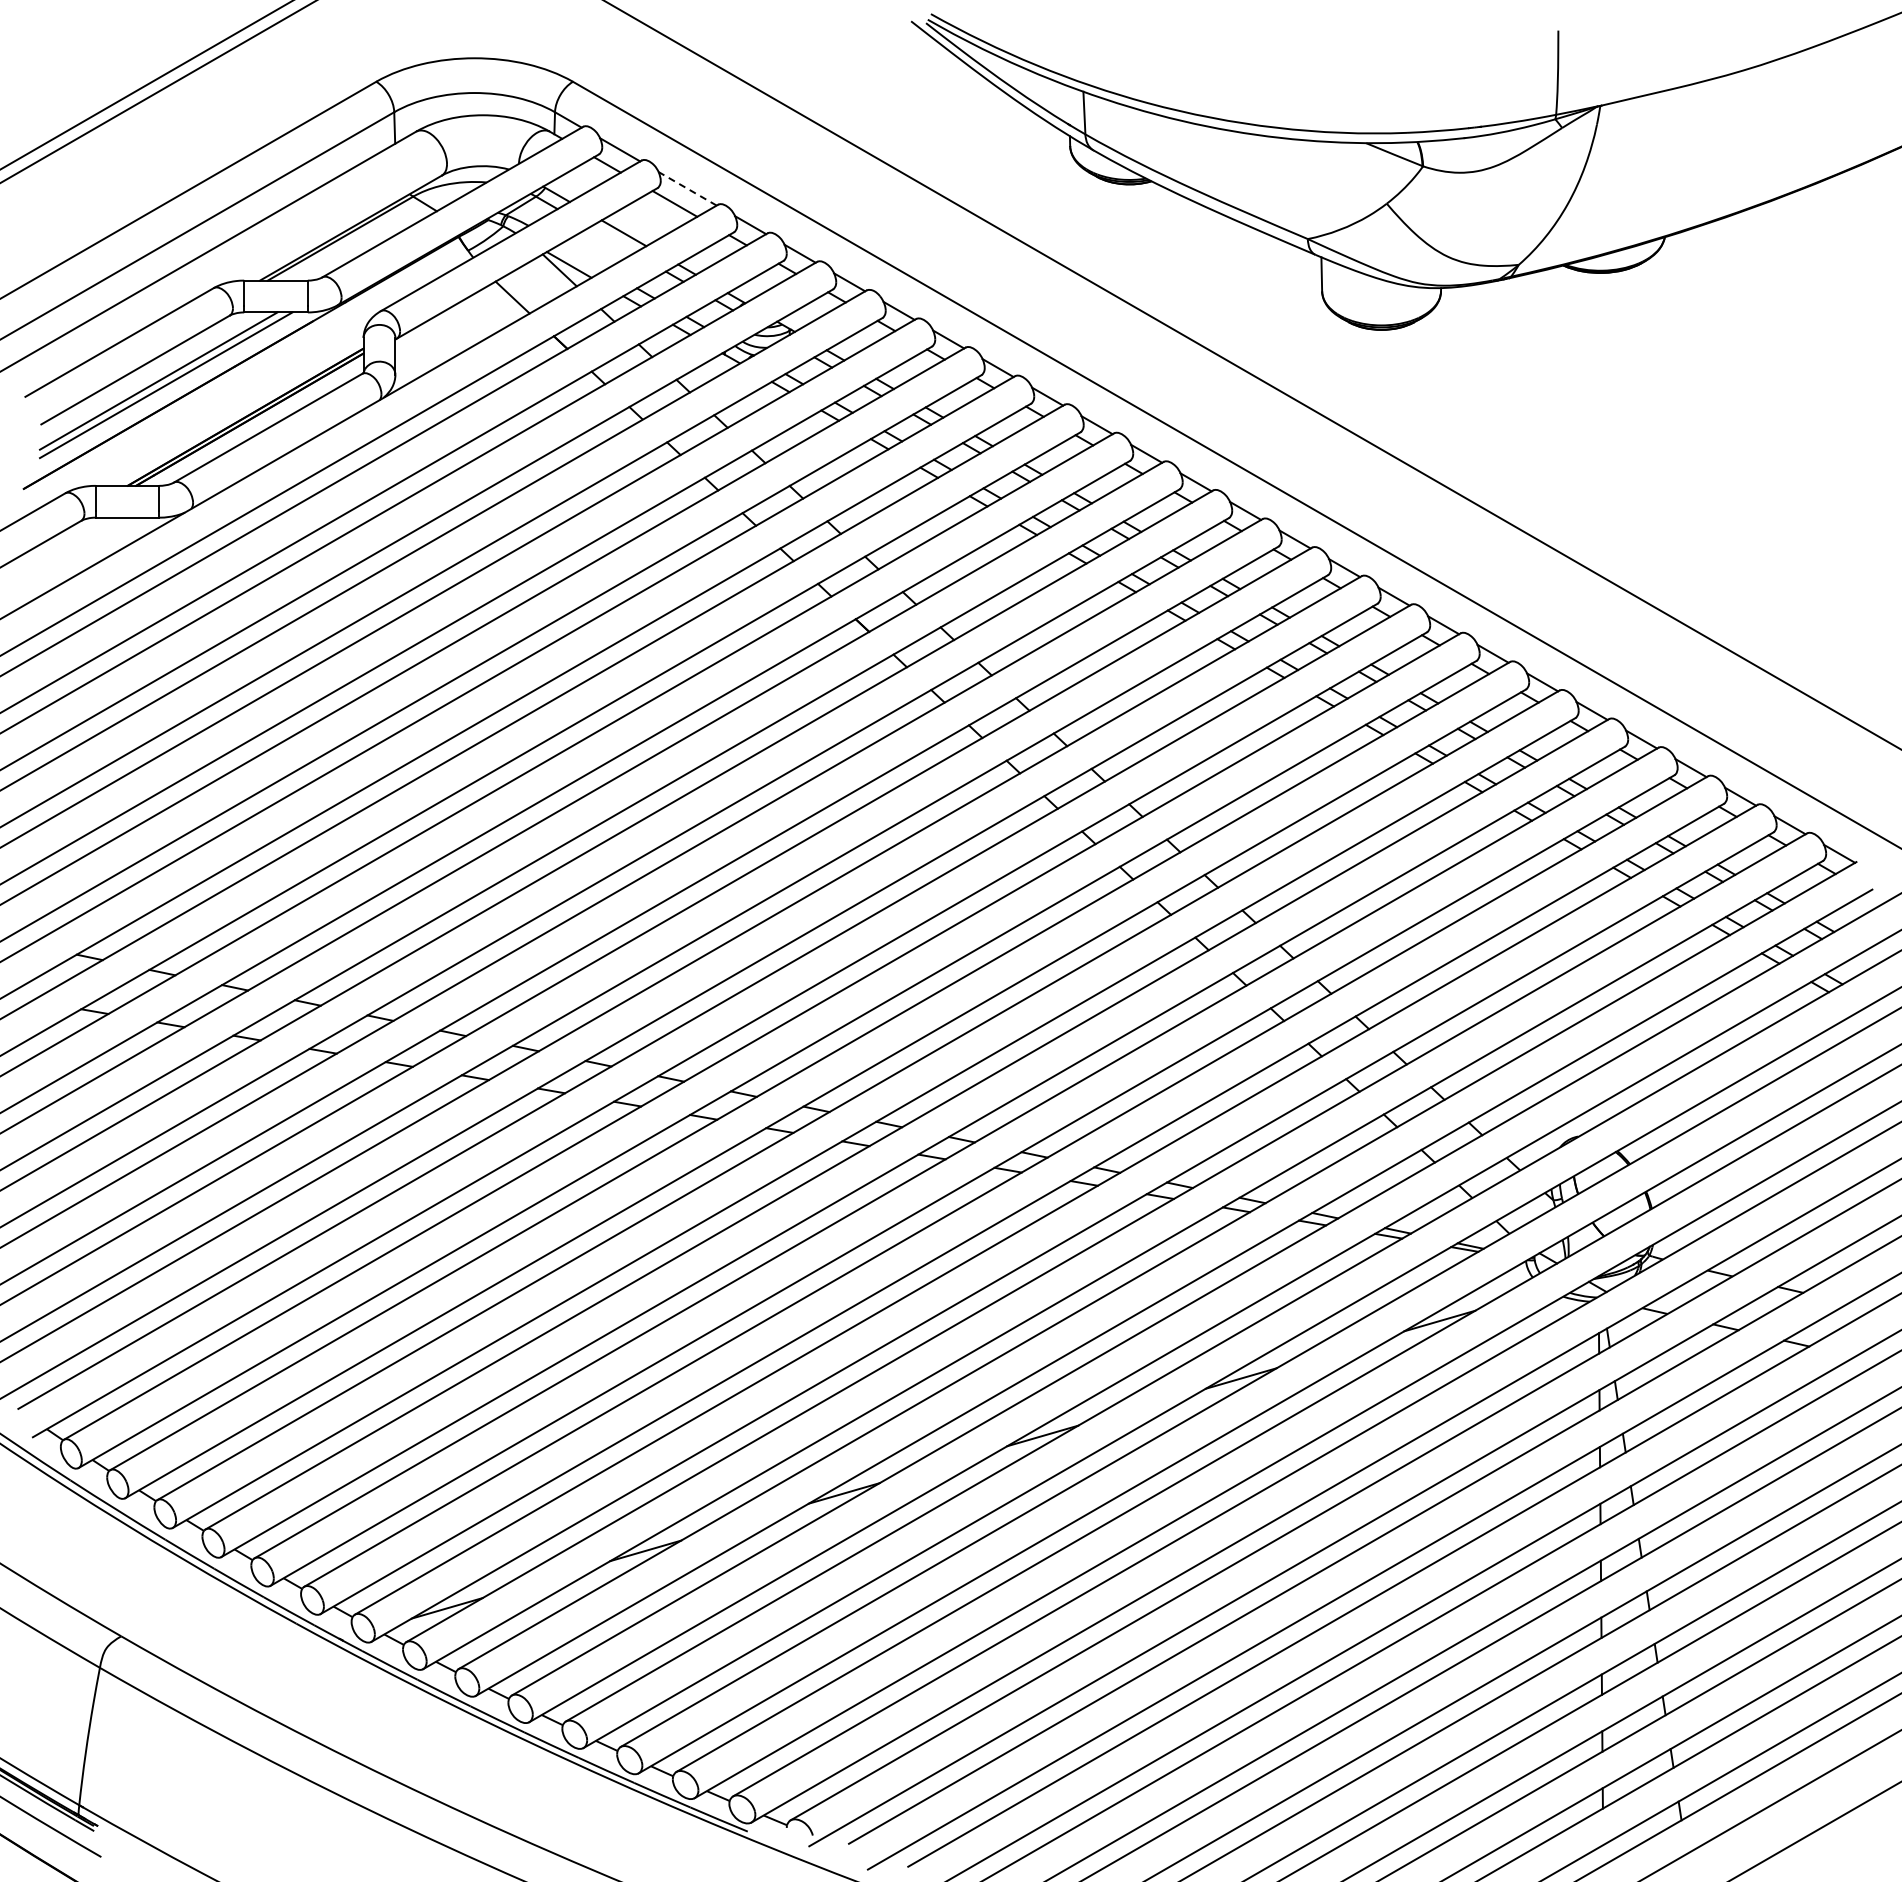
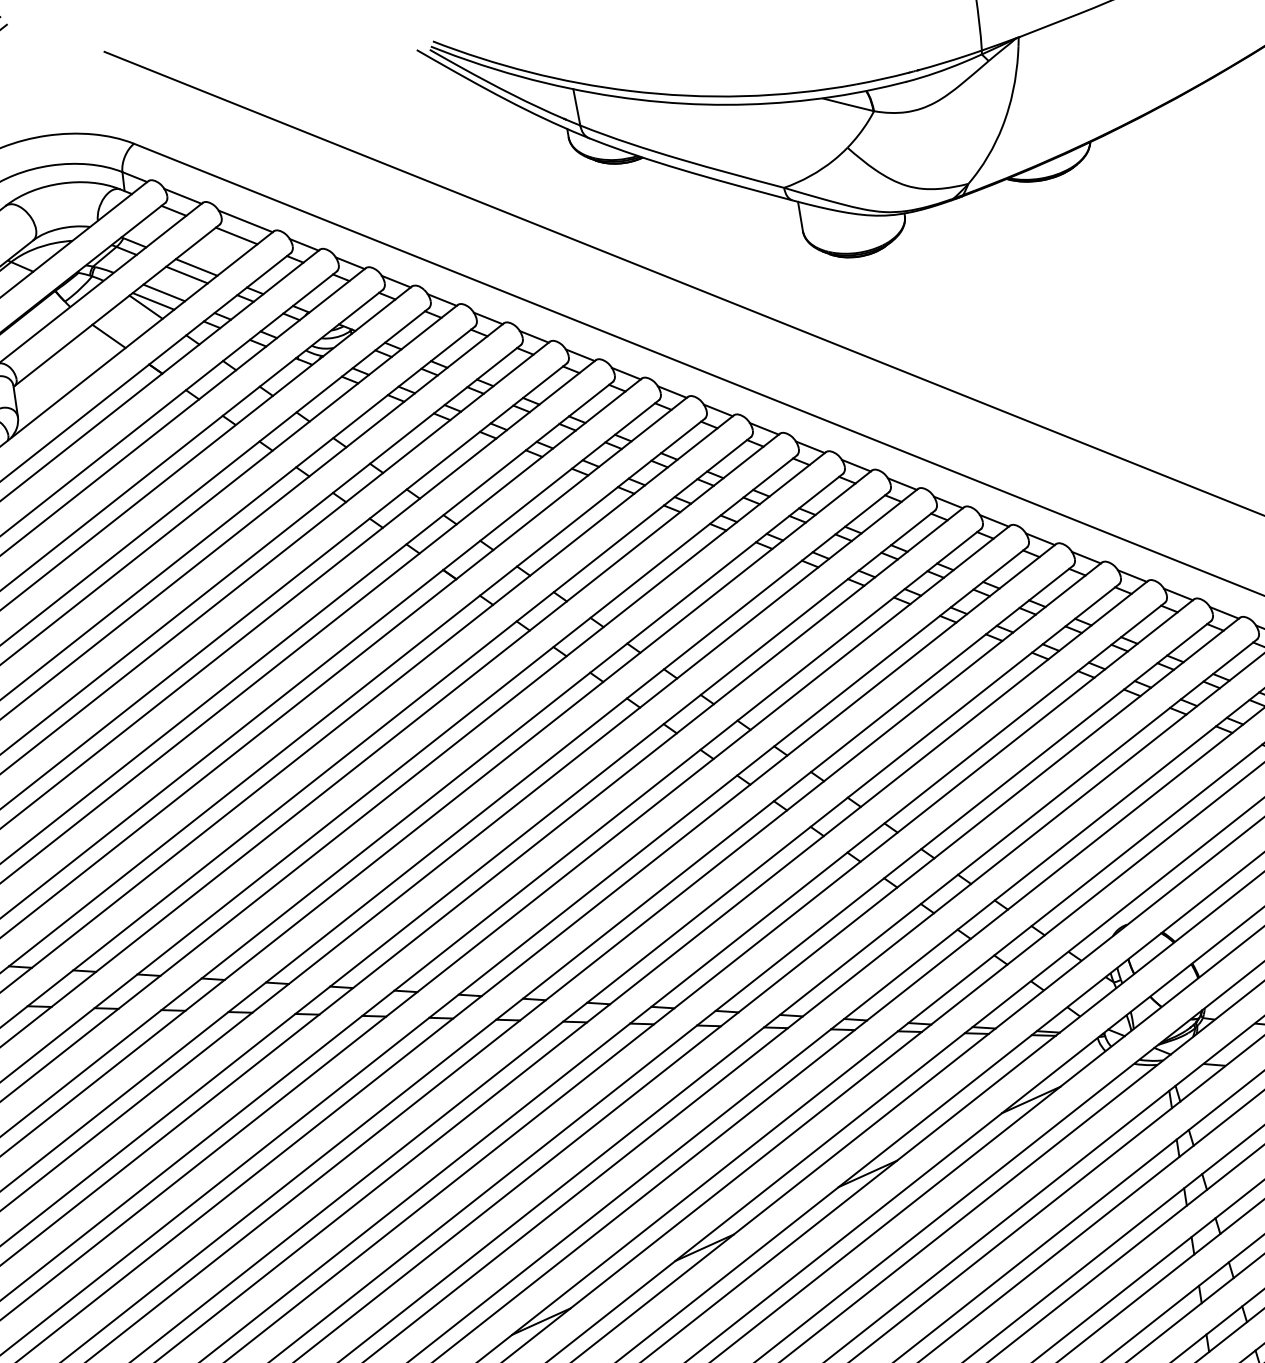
line: (687, 188) -> (245, 221), dashed -> solid
line: (611, 240) -> (186, 275), added
line: (582, 256) -> (163, 292), added

